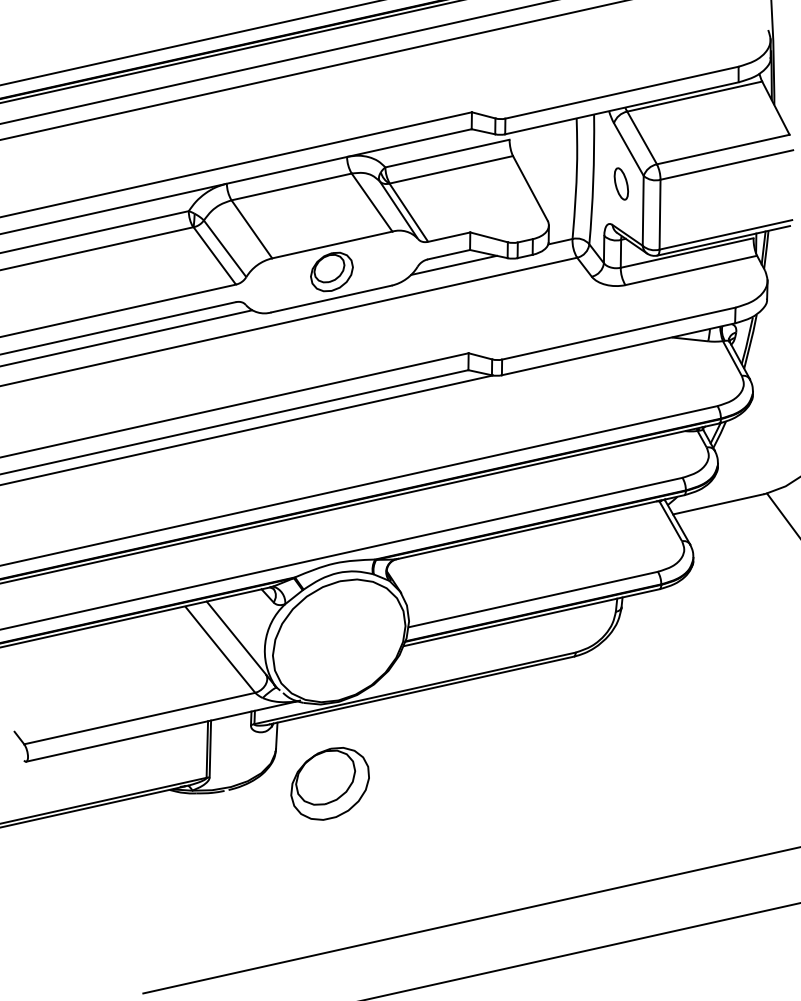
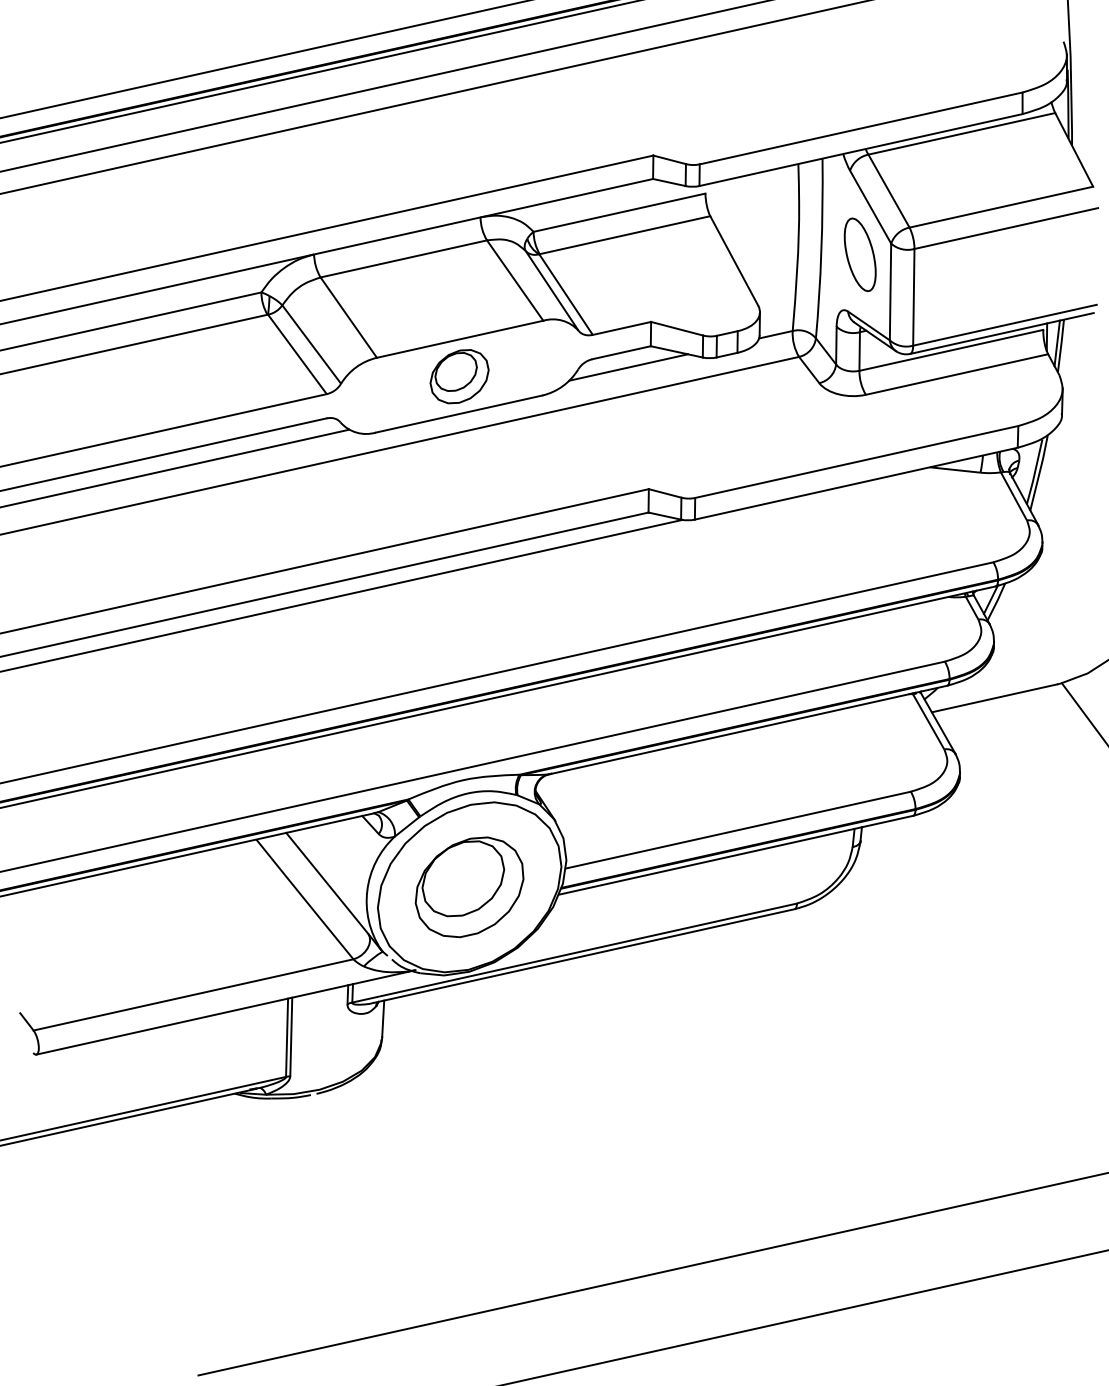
part: (621, 183) -> (860, 254), size x1.67
part: (329, 783) -> (468, 886), moved

